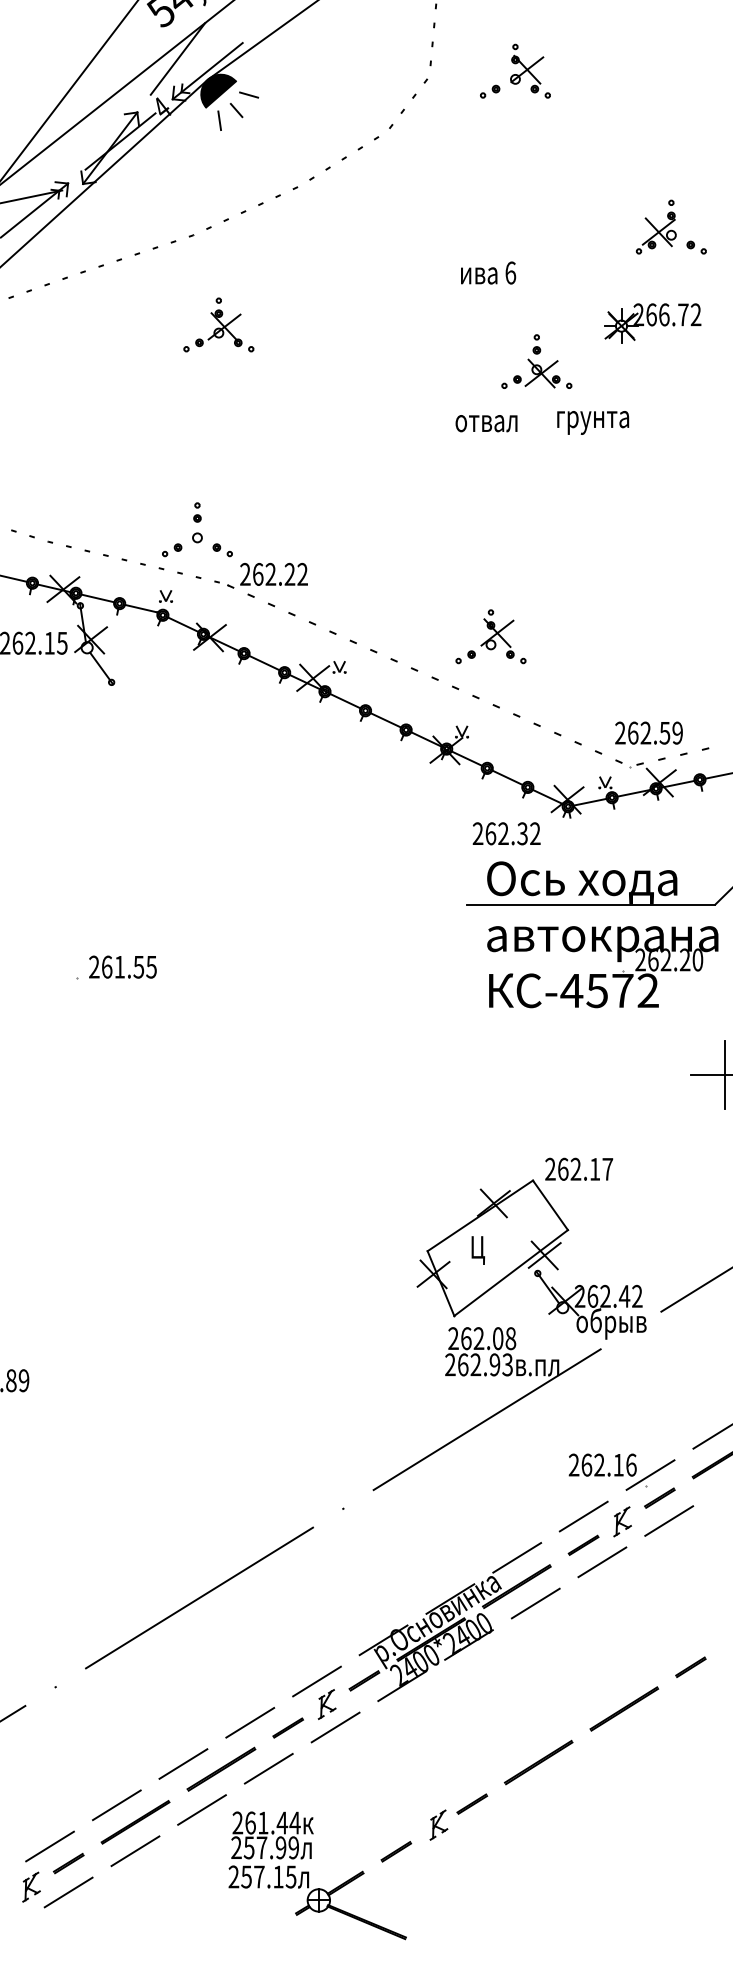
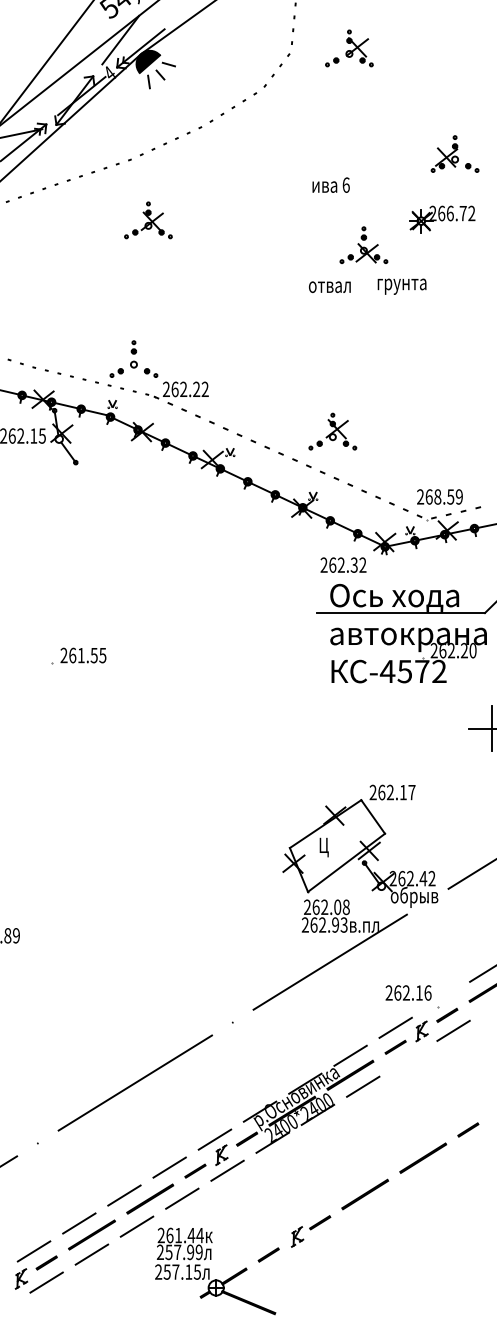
text: (645, 732) -> (437, 496), 262.59 -> 268.59
line: (649, 1474) -> (440, 999), removed
line: (602, 1561) -> (408, 1058), removed

